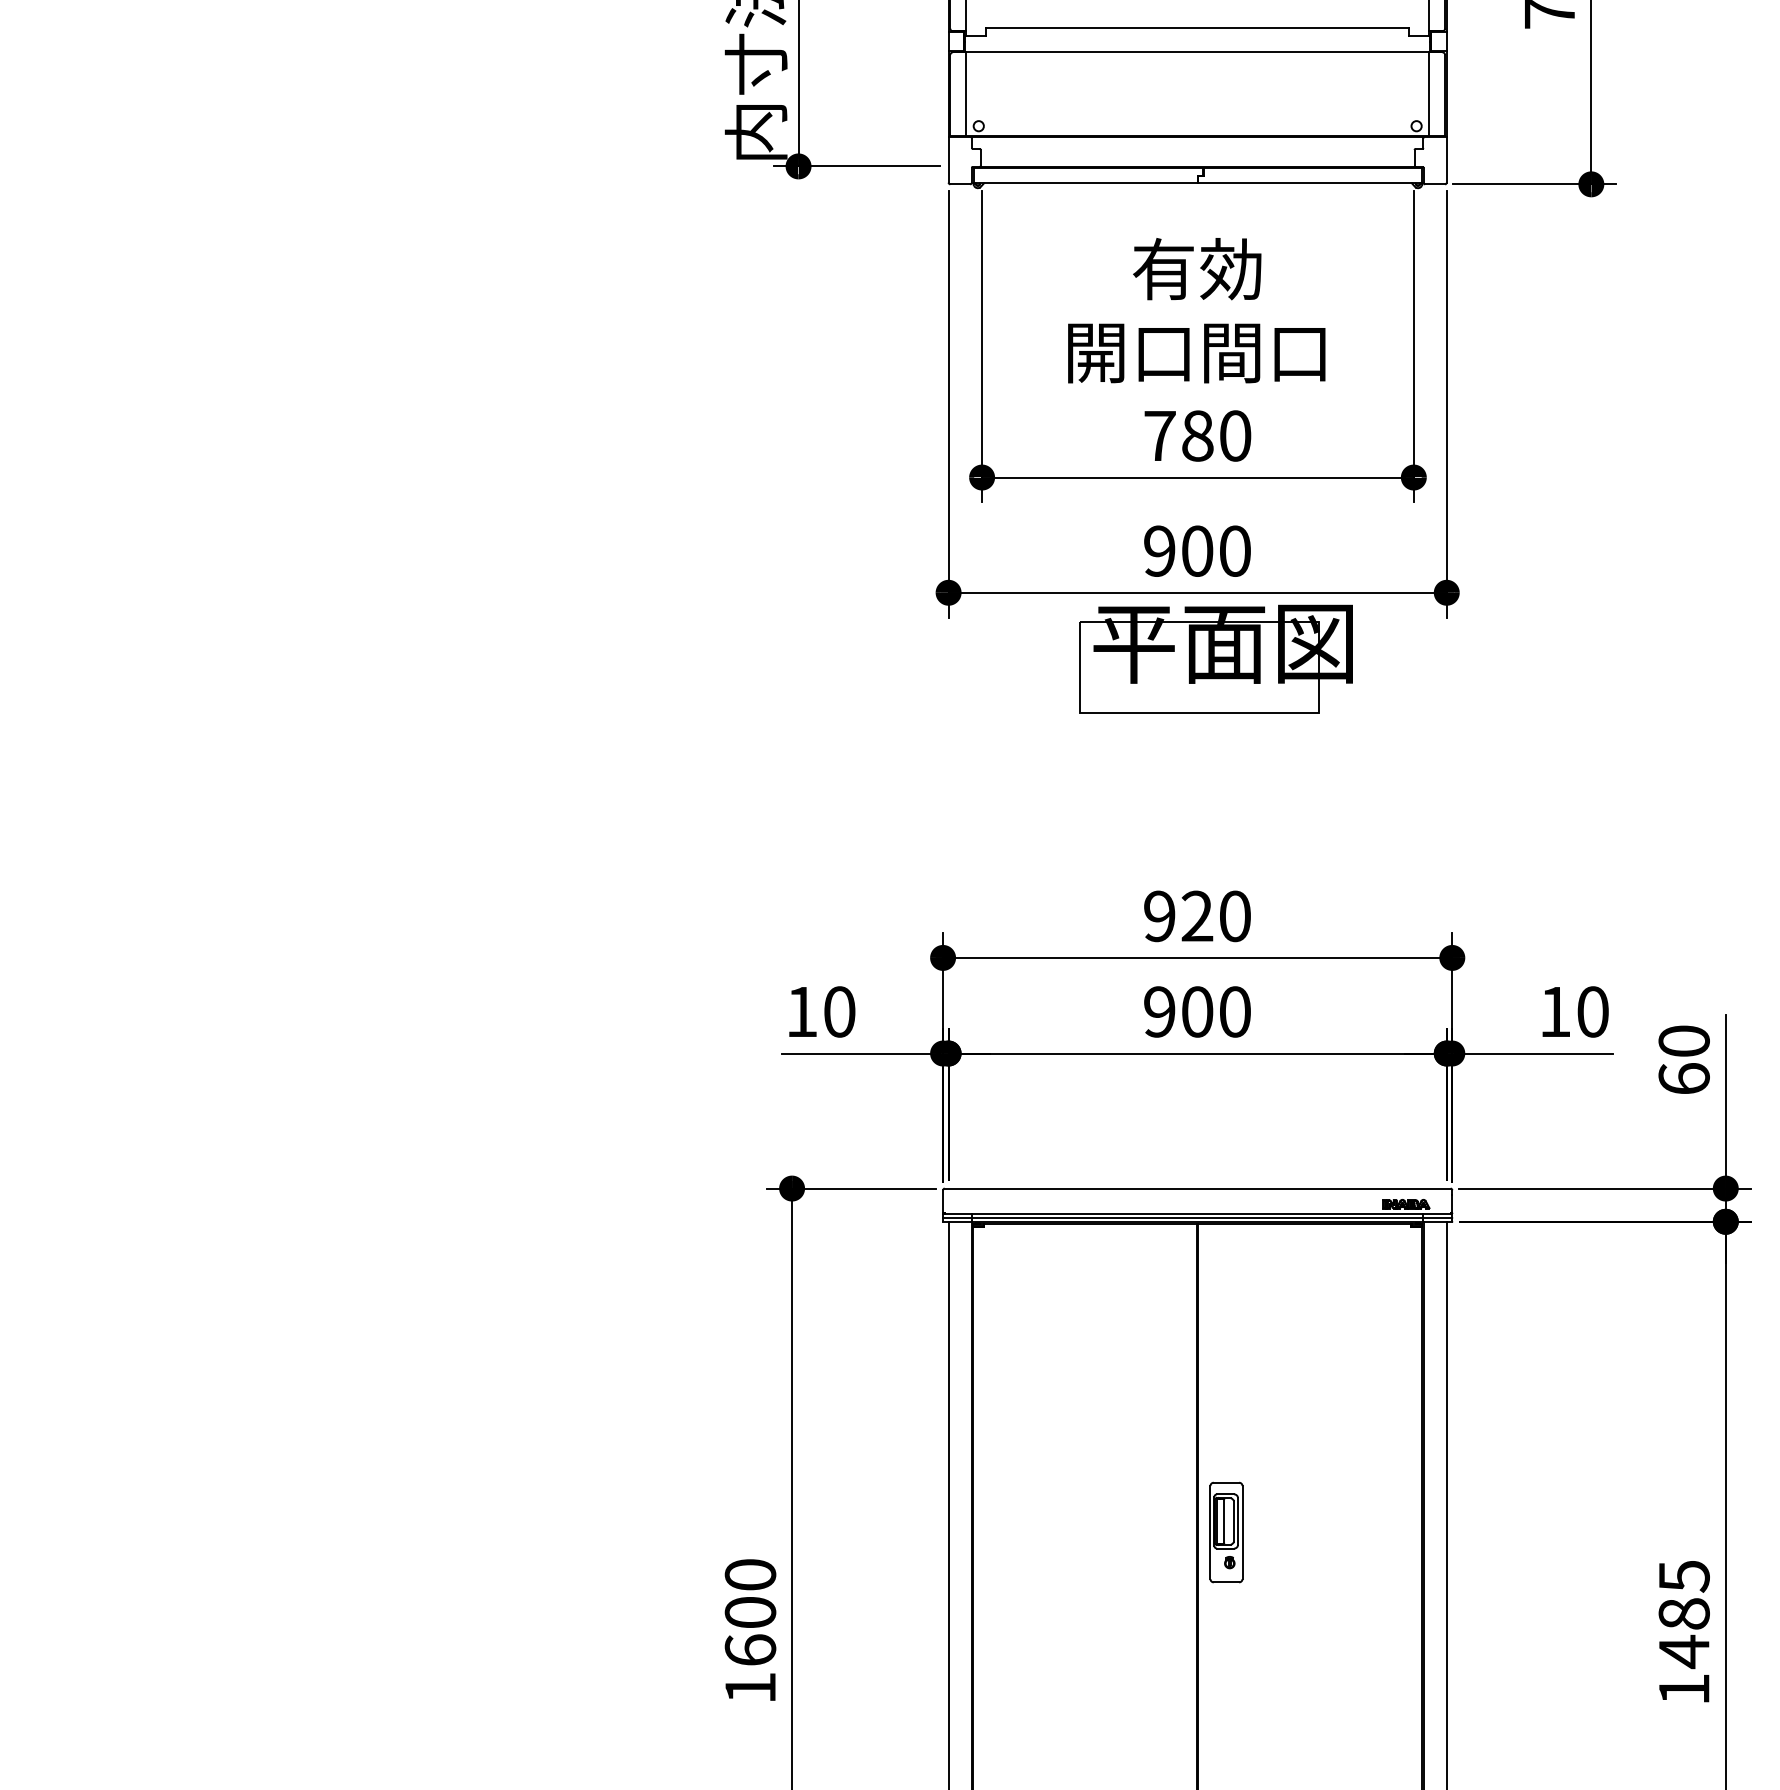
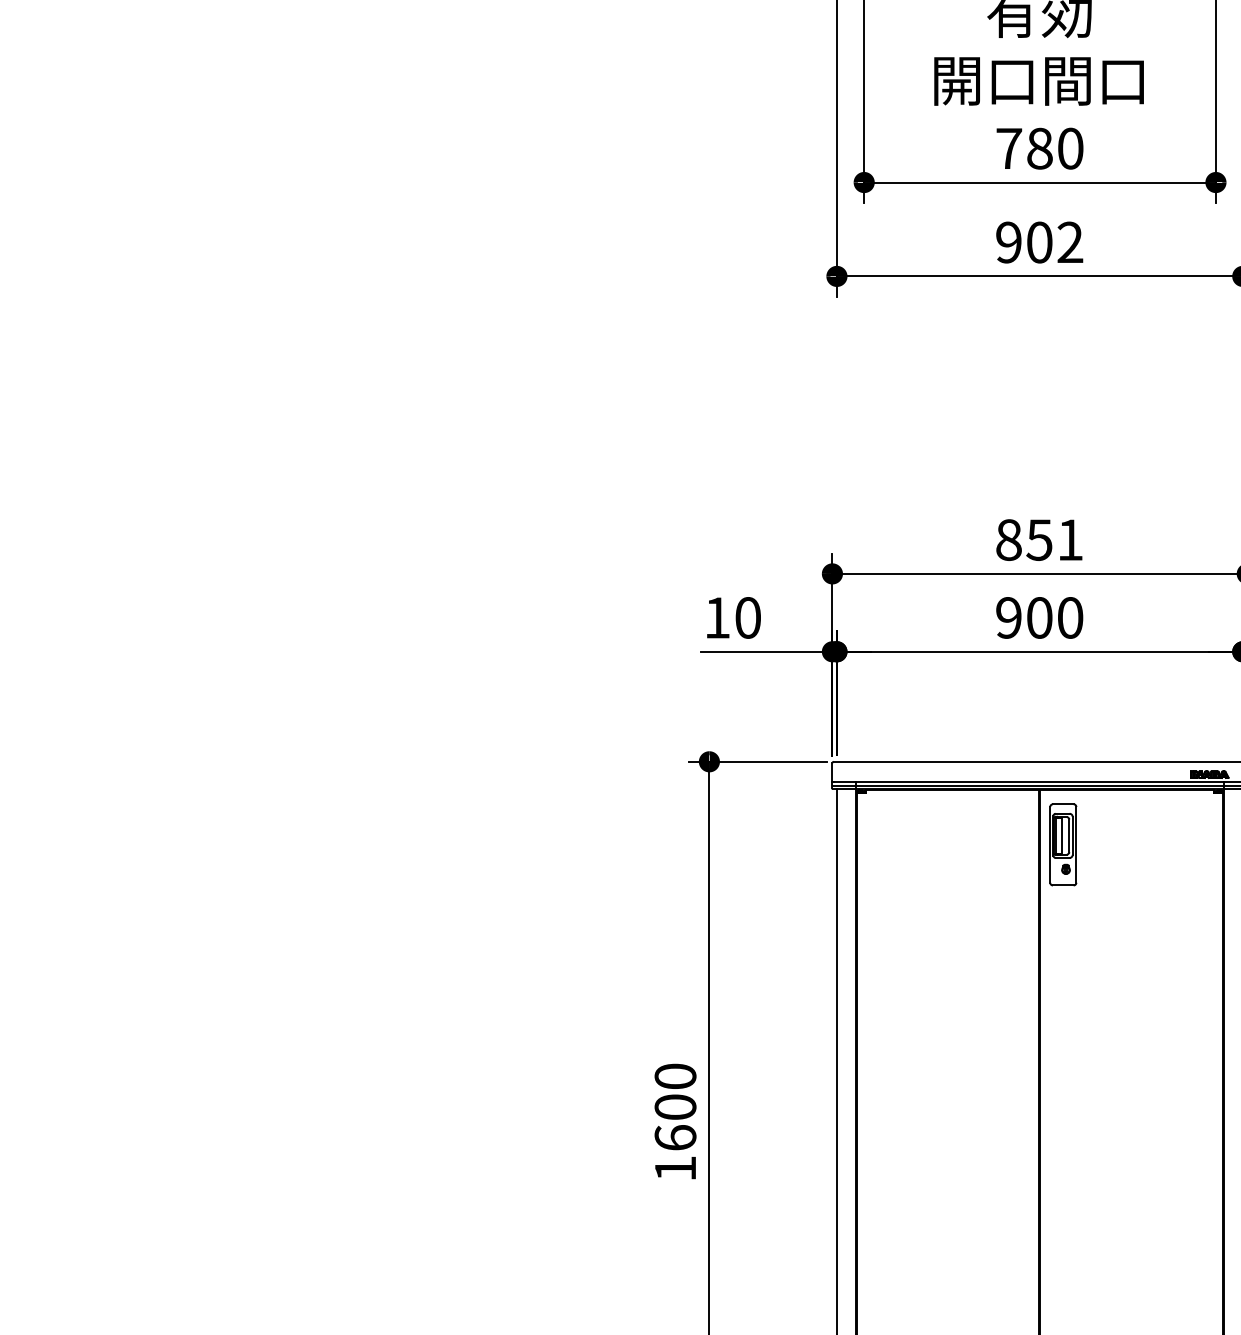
text: (1234, 550) -> (1069, 241), 900 -> 902
part: (1215, 658) -> (1054, 329), removed
text: (1197, 916) -> (1039, 540), 920 -> 851
part: (1226, 1532) -> (1063, 844), moved

